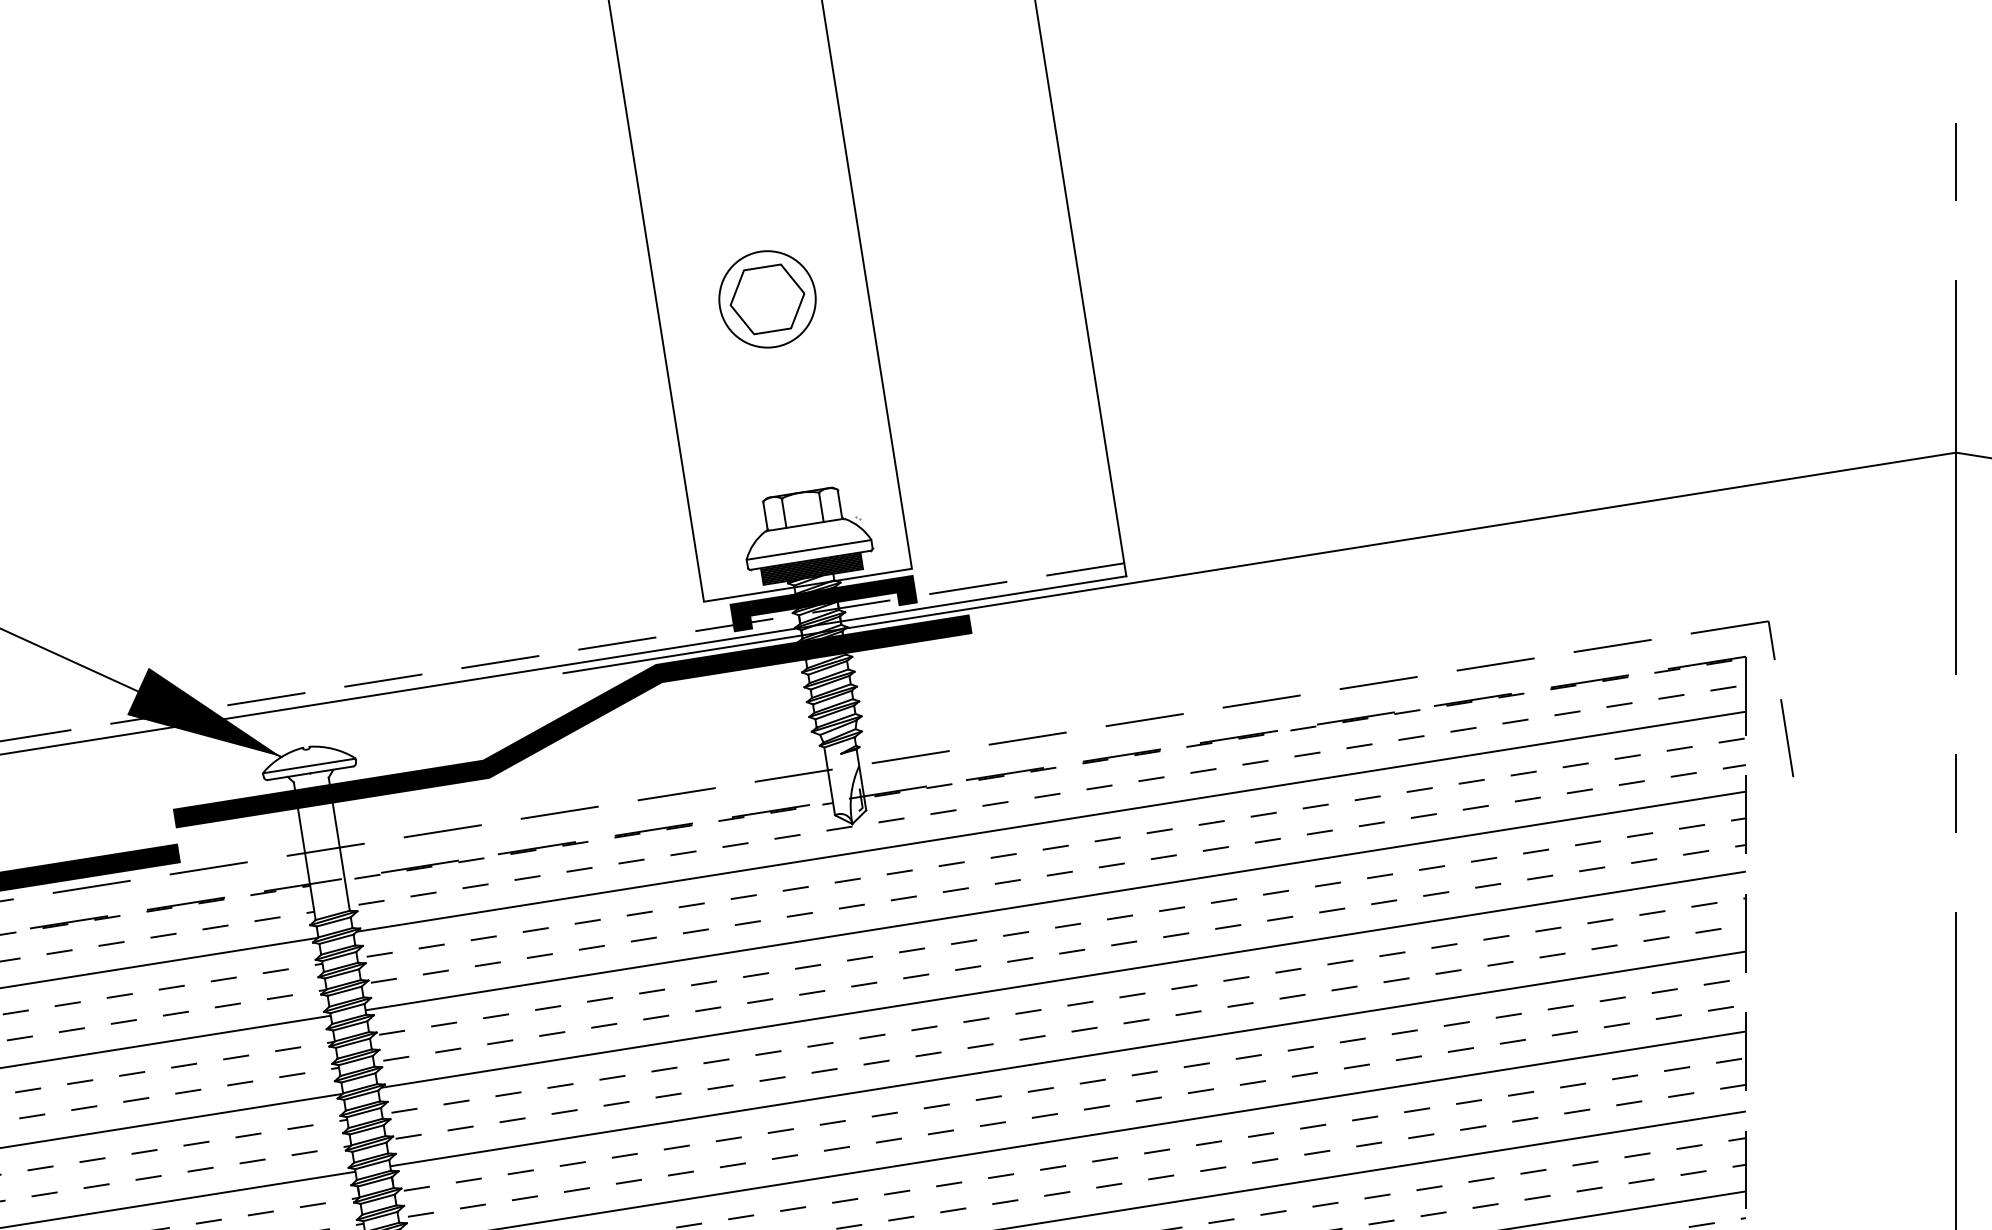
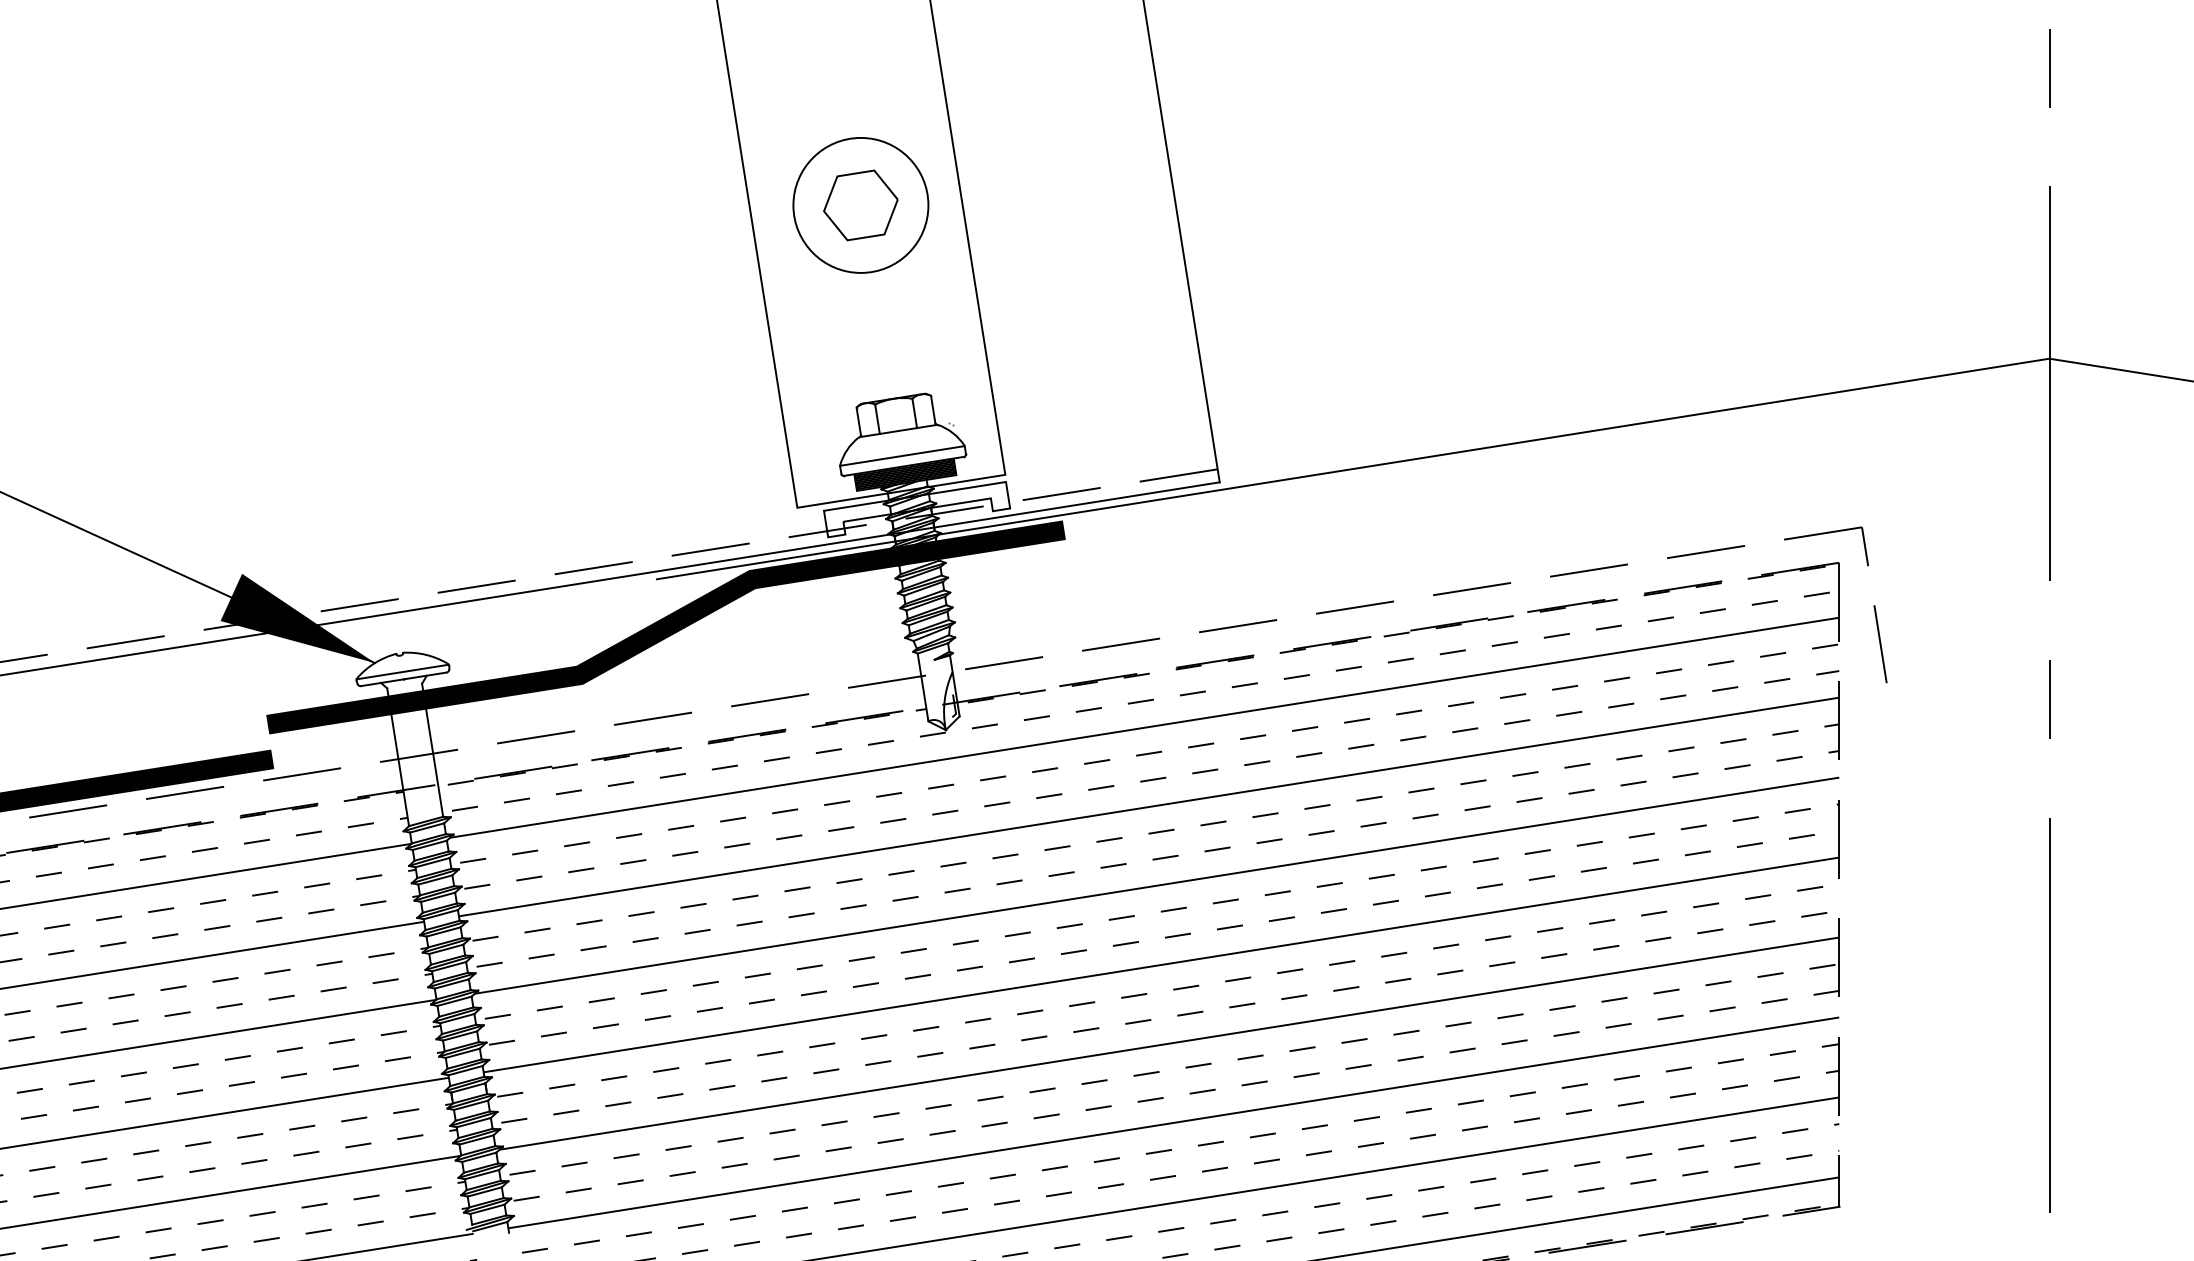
circle: (767, 299) -> (860, 205), size x1.4
fill: (824, 603) -> (917, 509), removed

